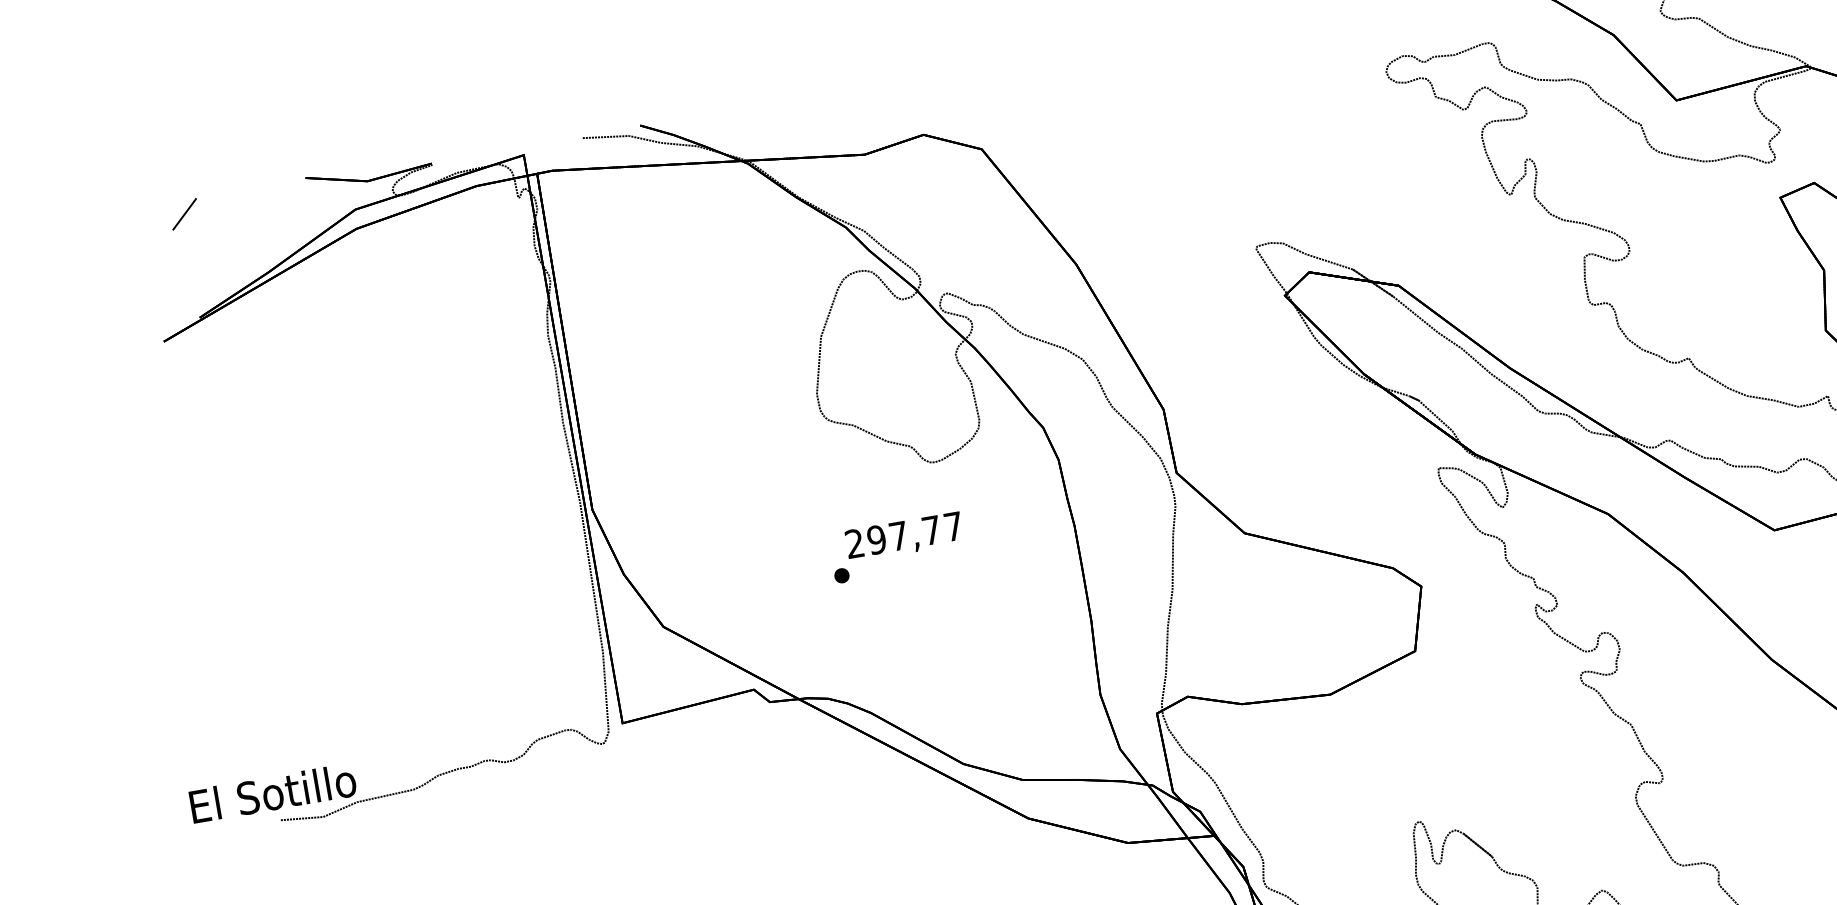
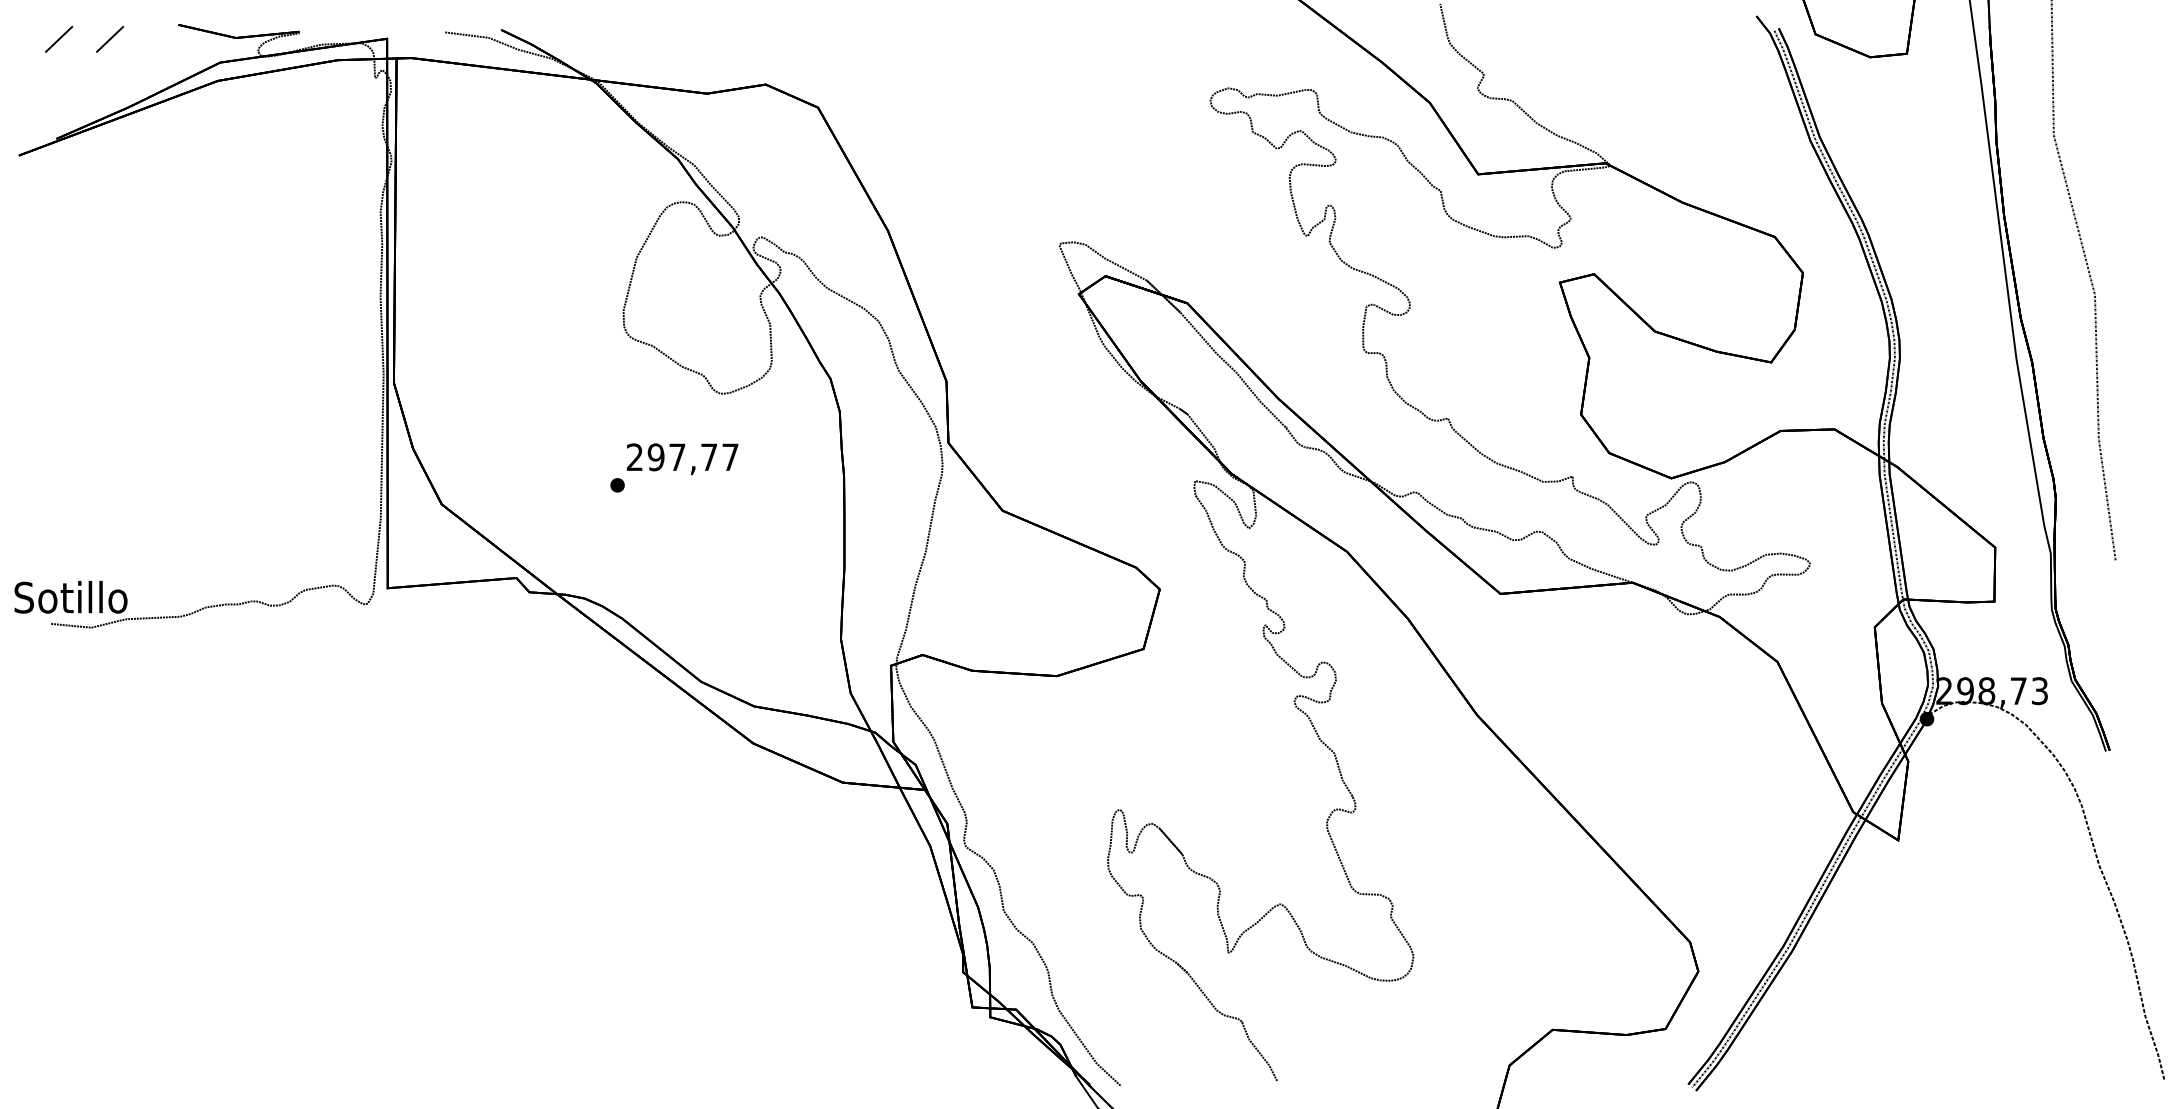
line: (237, 204) -> (110, 38), added

